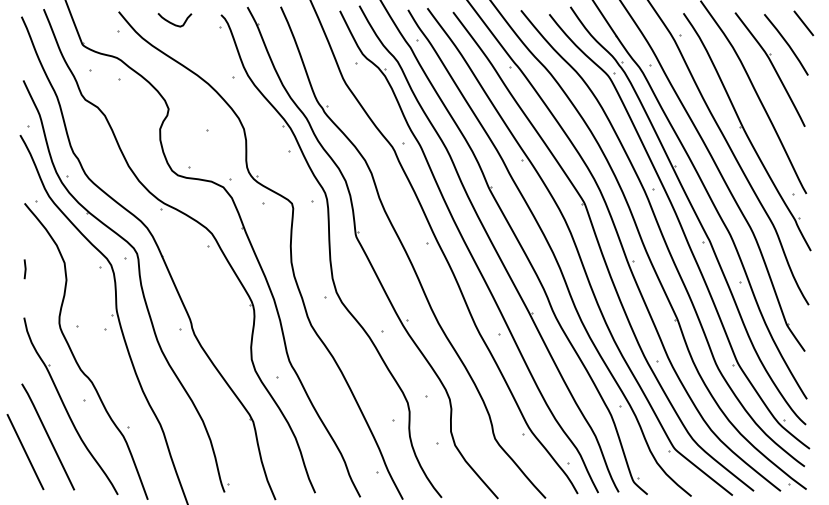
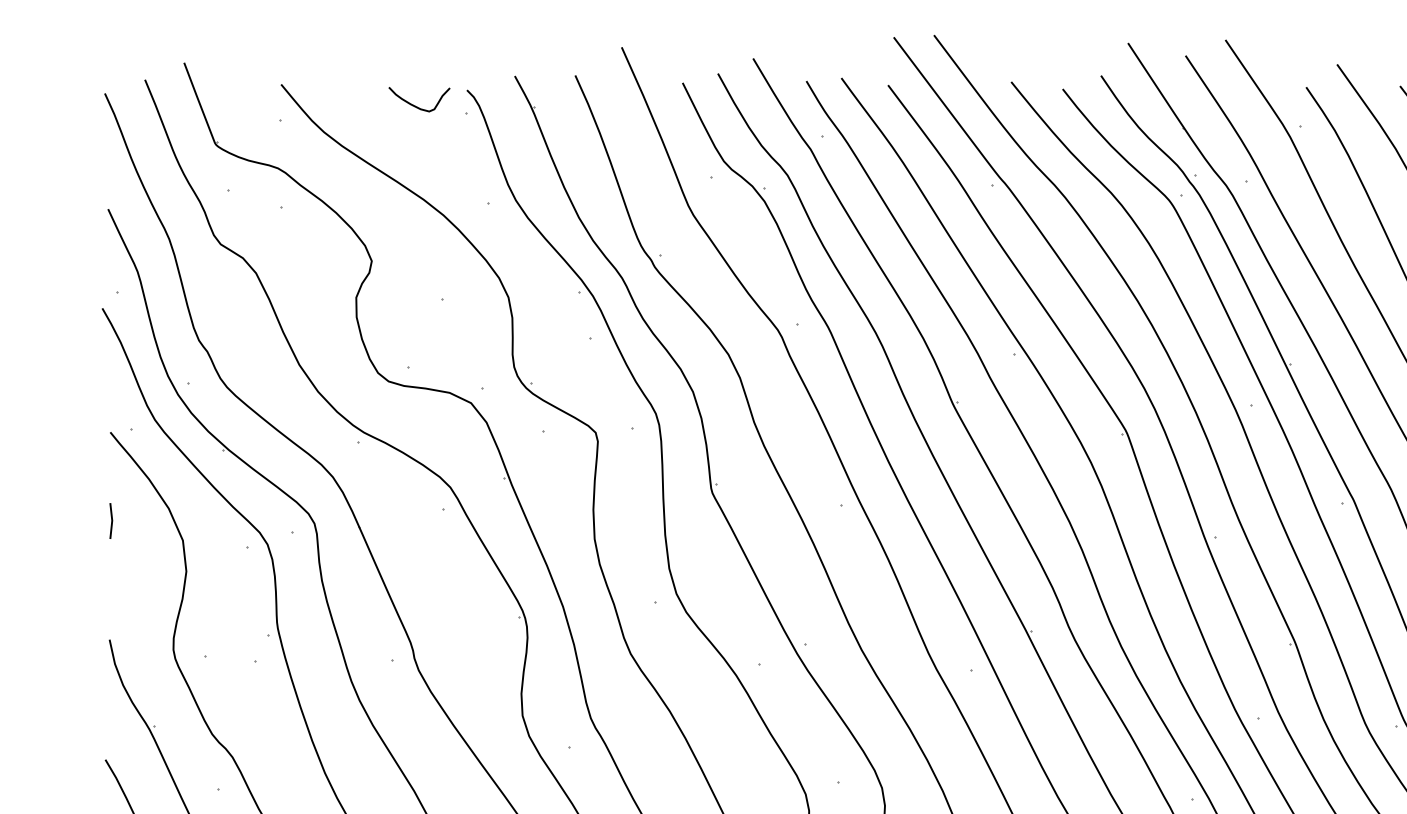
curve: (172, 22) -> (415, 103), moved
line: (24, 269) -> (110, 521), moved

